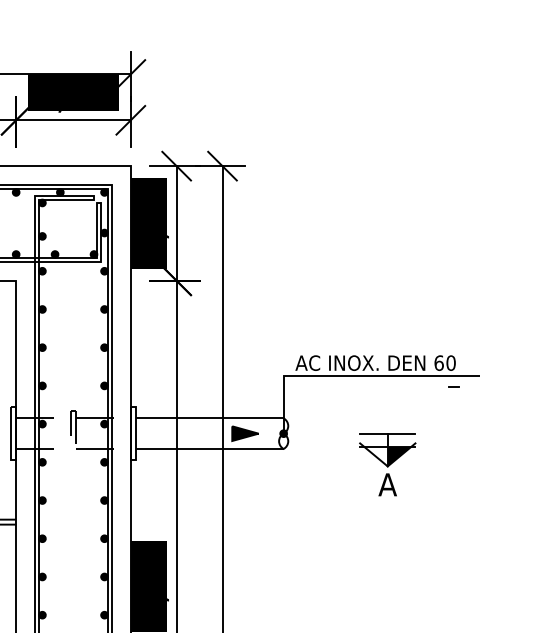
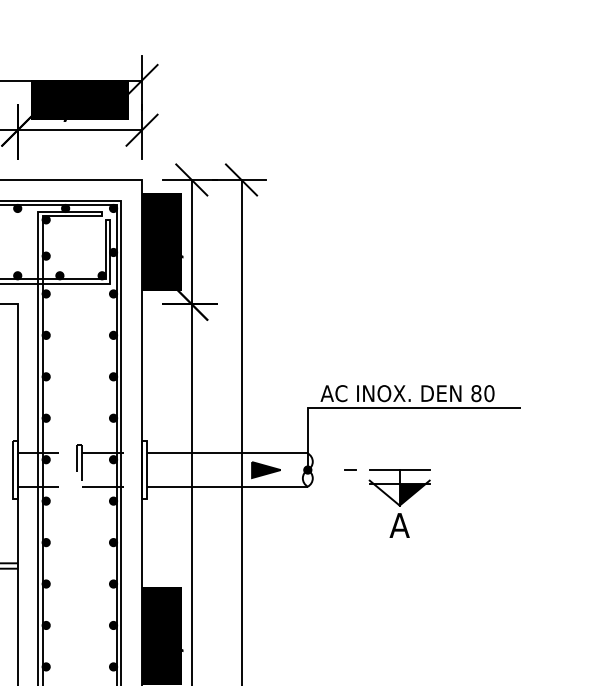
text: (439, 363) -> (476, 393), 60 -> 80
line: (453, 386) -> (350, 469), moved
part: (387, 464) -> (399, 503), moved

